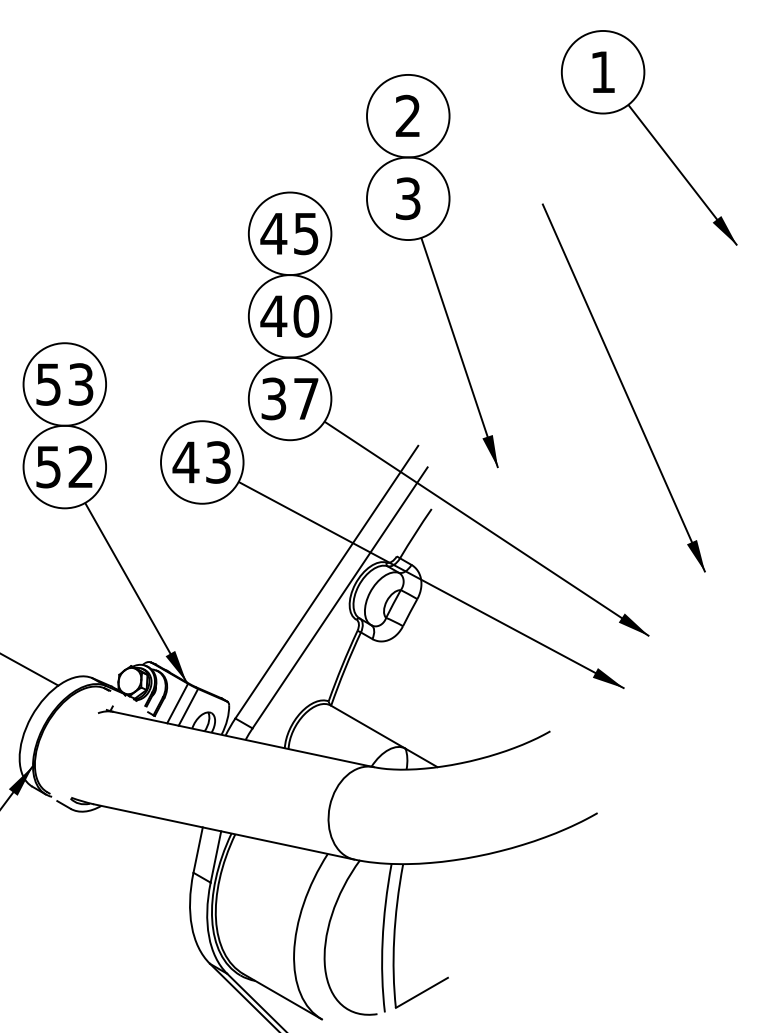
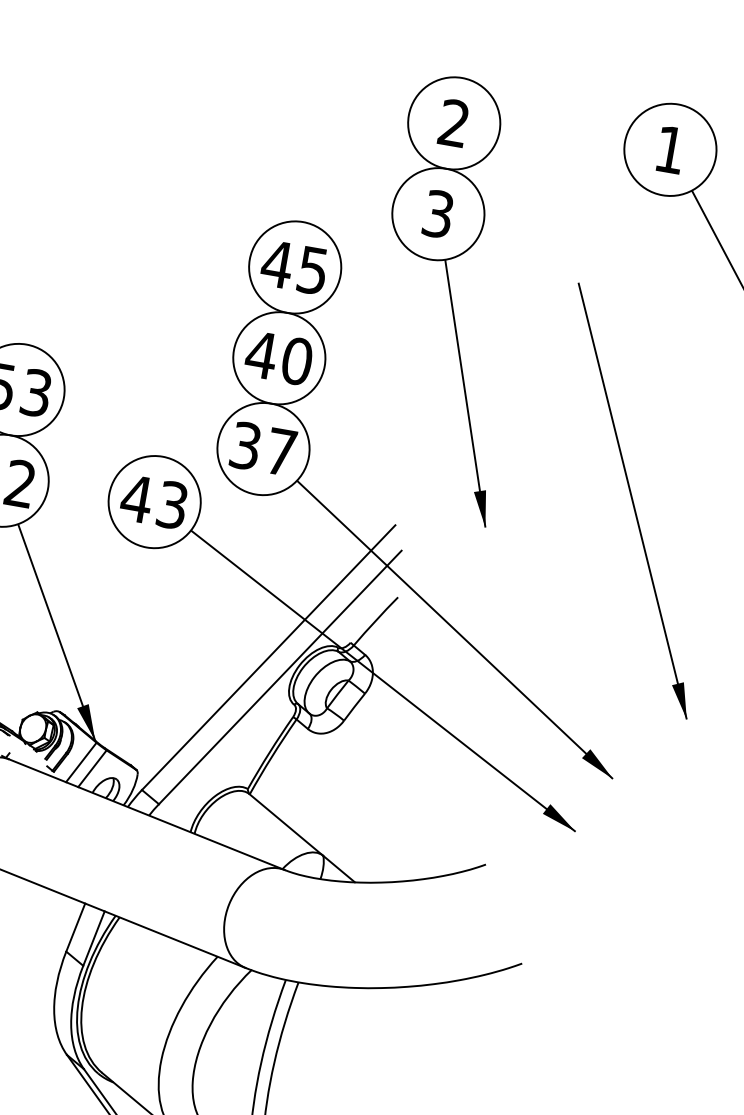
part: (432, 271) -> (451, 298), moved

